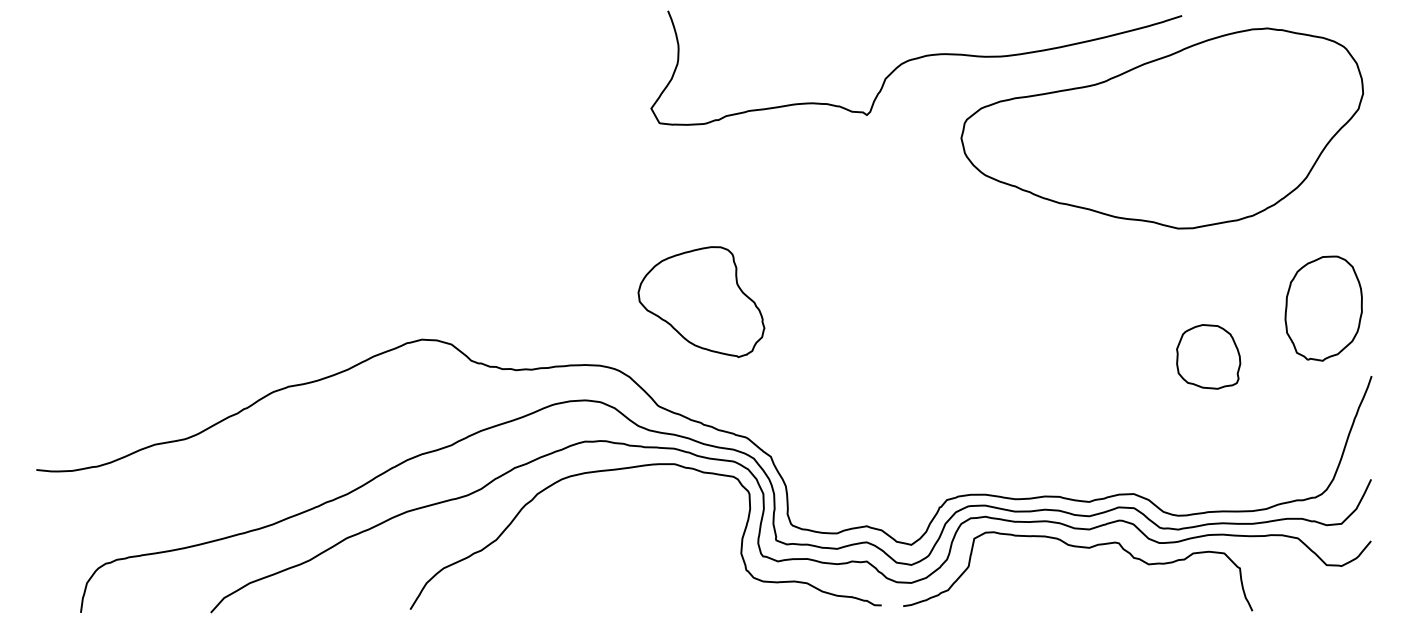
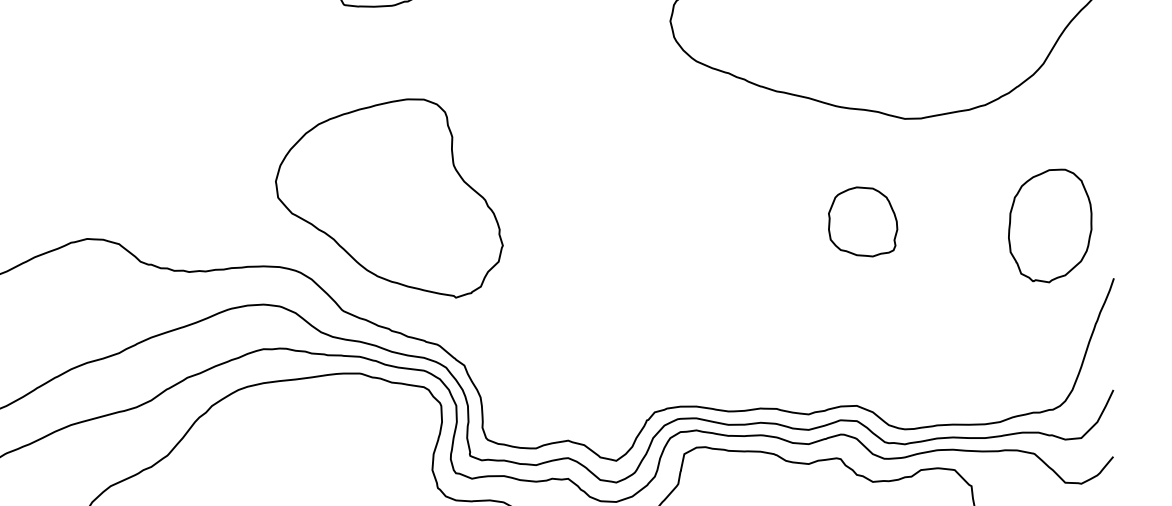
part: (701, 301) -> (389, 197), size x1.67
part: (1323, 308) -> (1049, 225), moved
part: (1208, 356) -> (862, 221), moved

